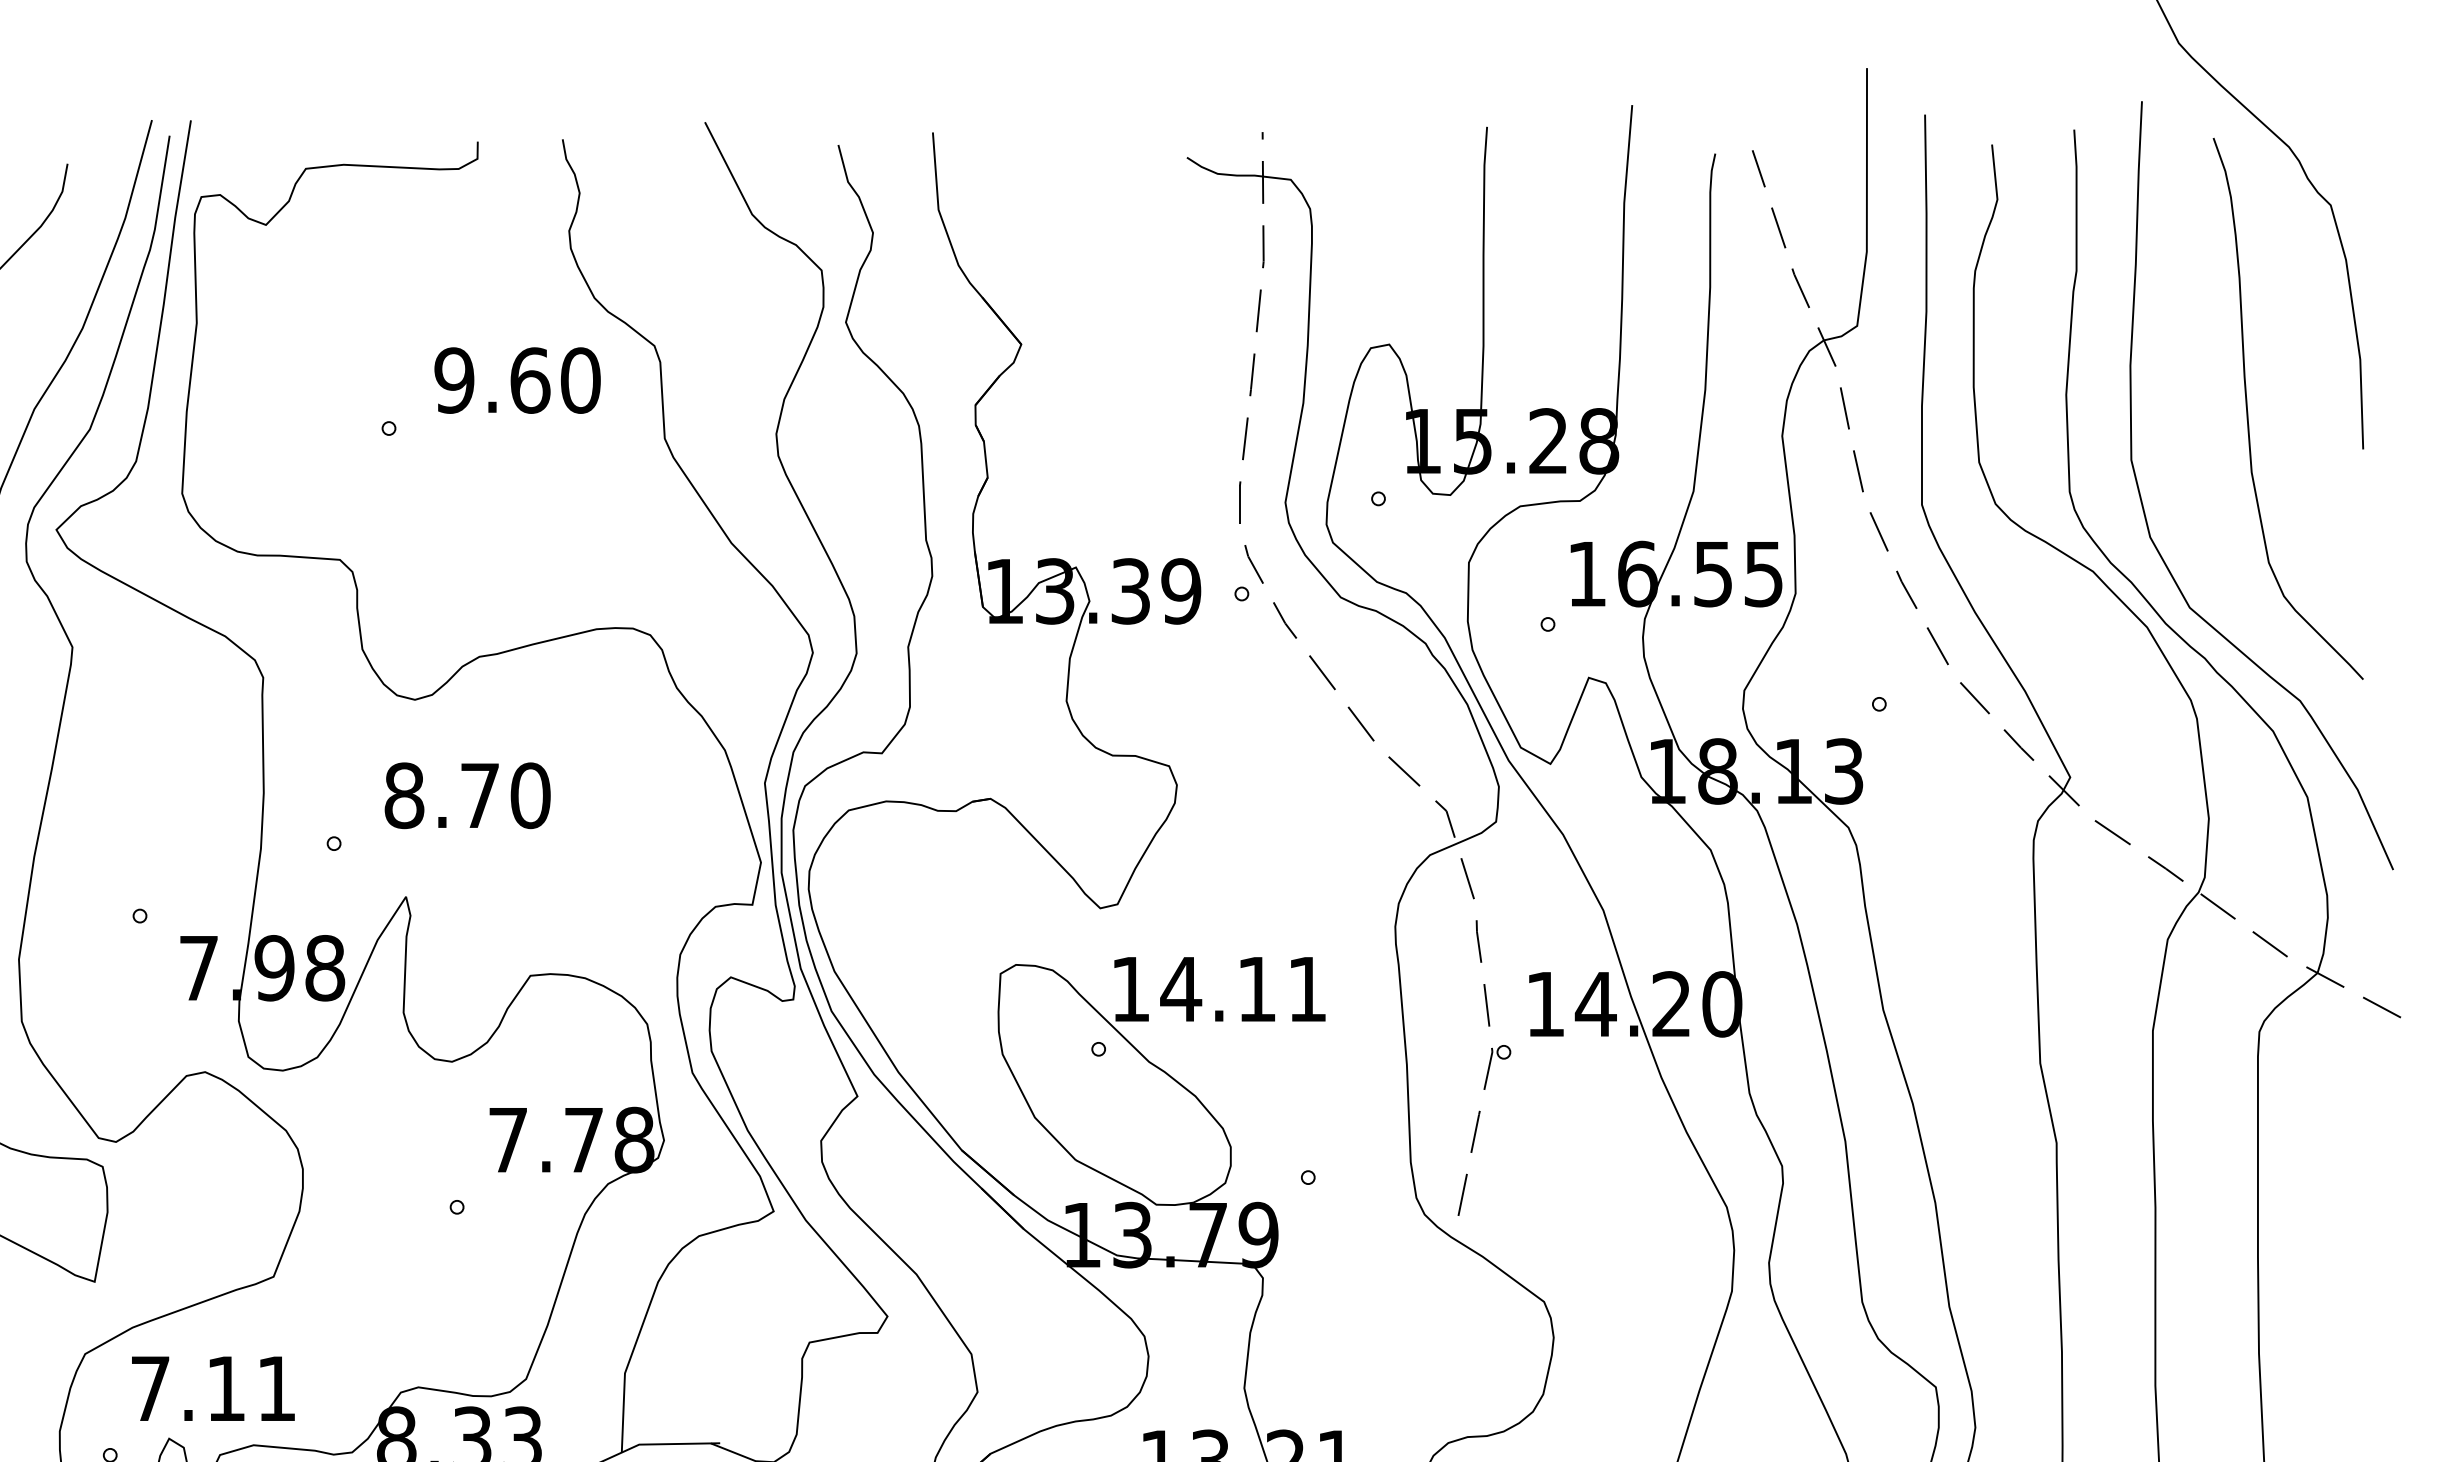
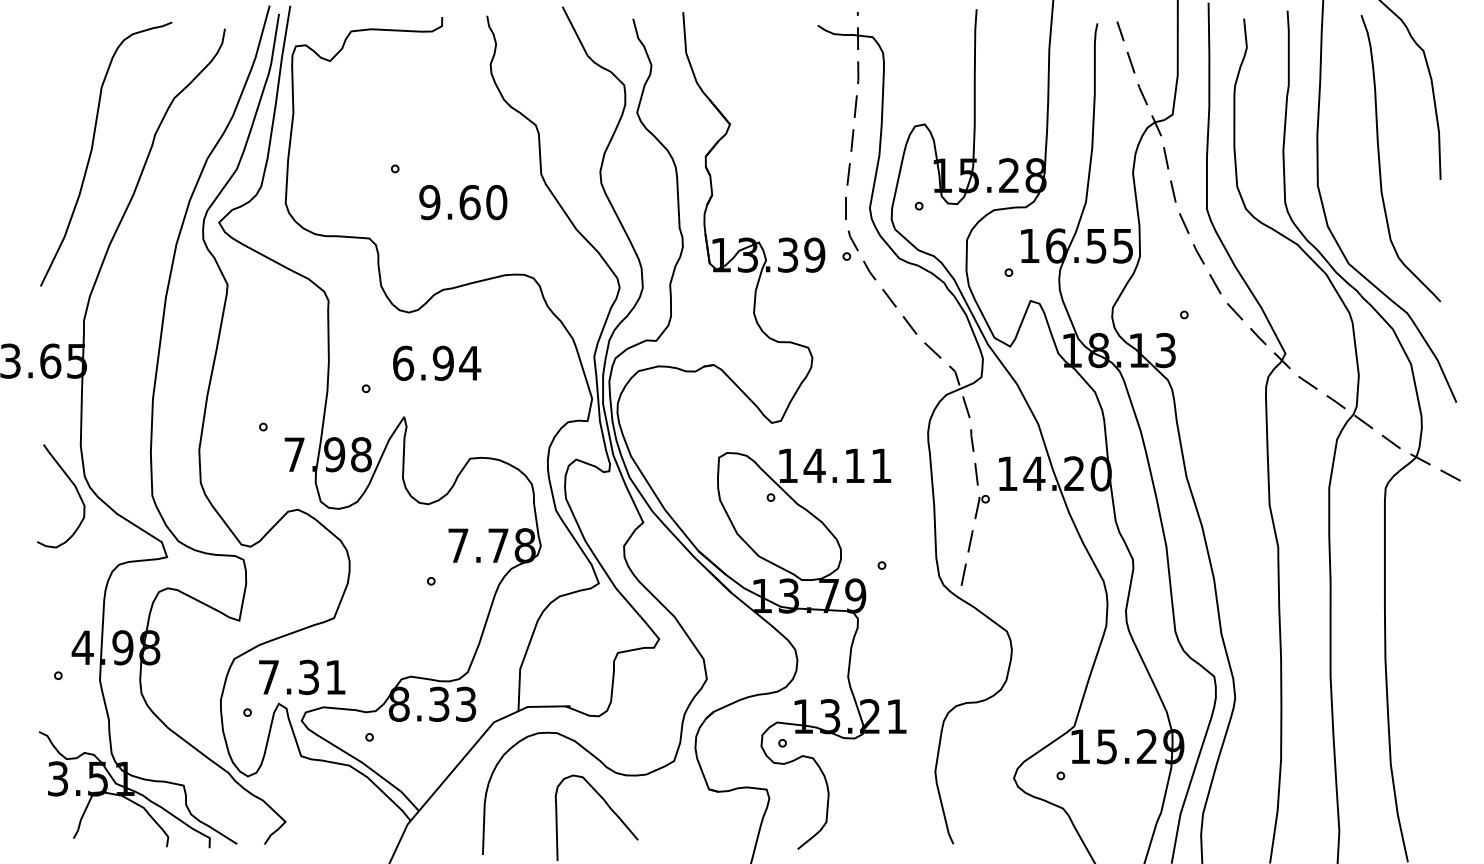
text: (517, 380) -> (463, 202), moved
text: (468, 794) -> (437, 362), 8.70 -> 6.94
text: (227, 1387) -> (309, 676), 7.11 -> 7.31

